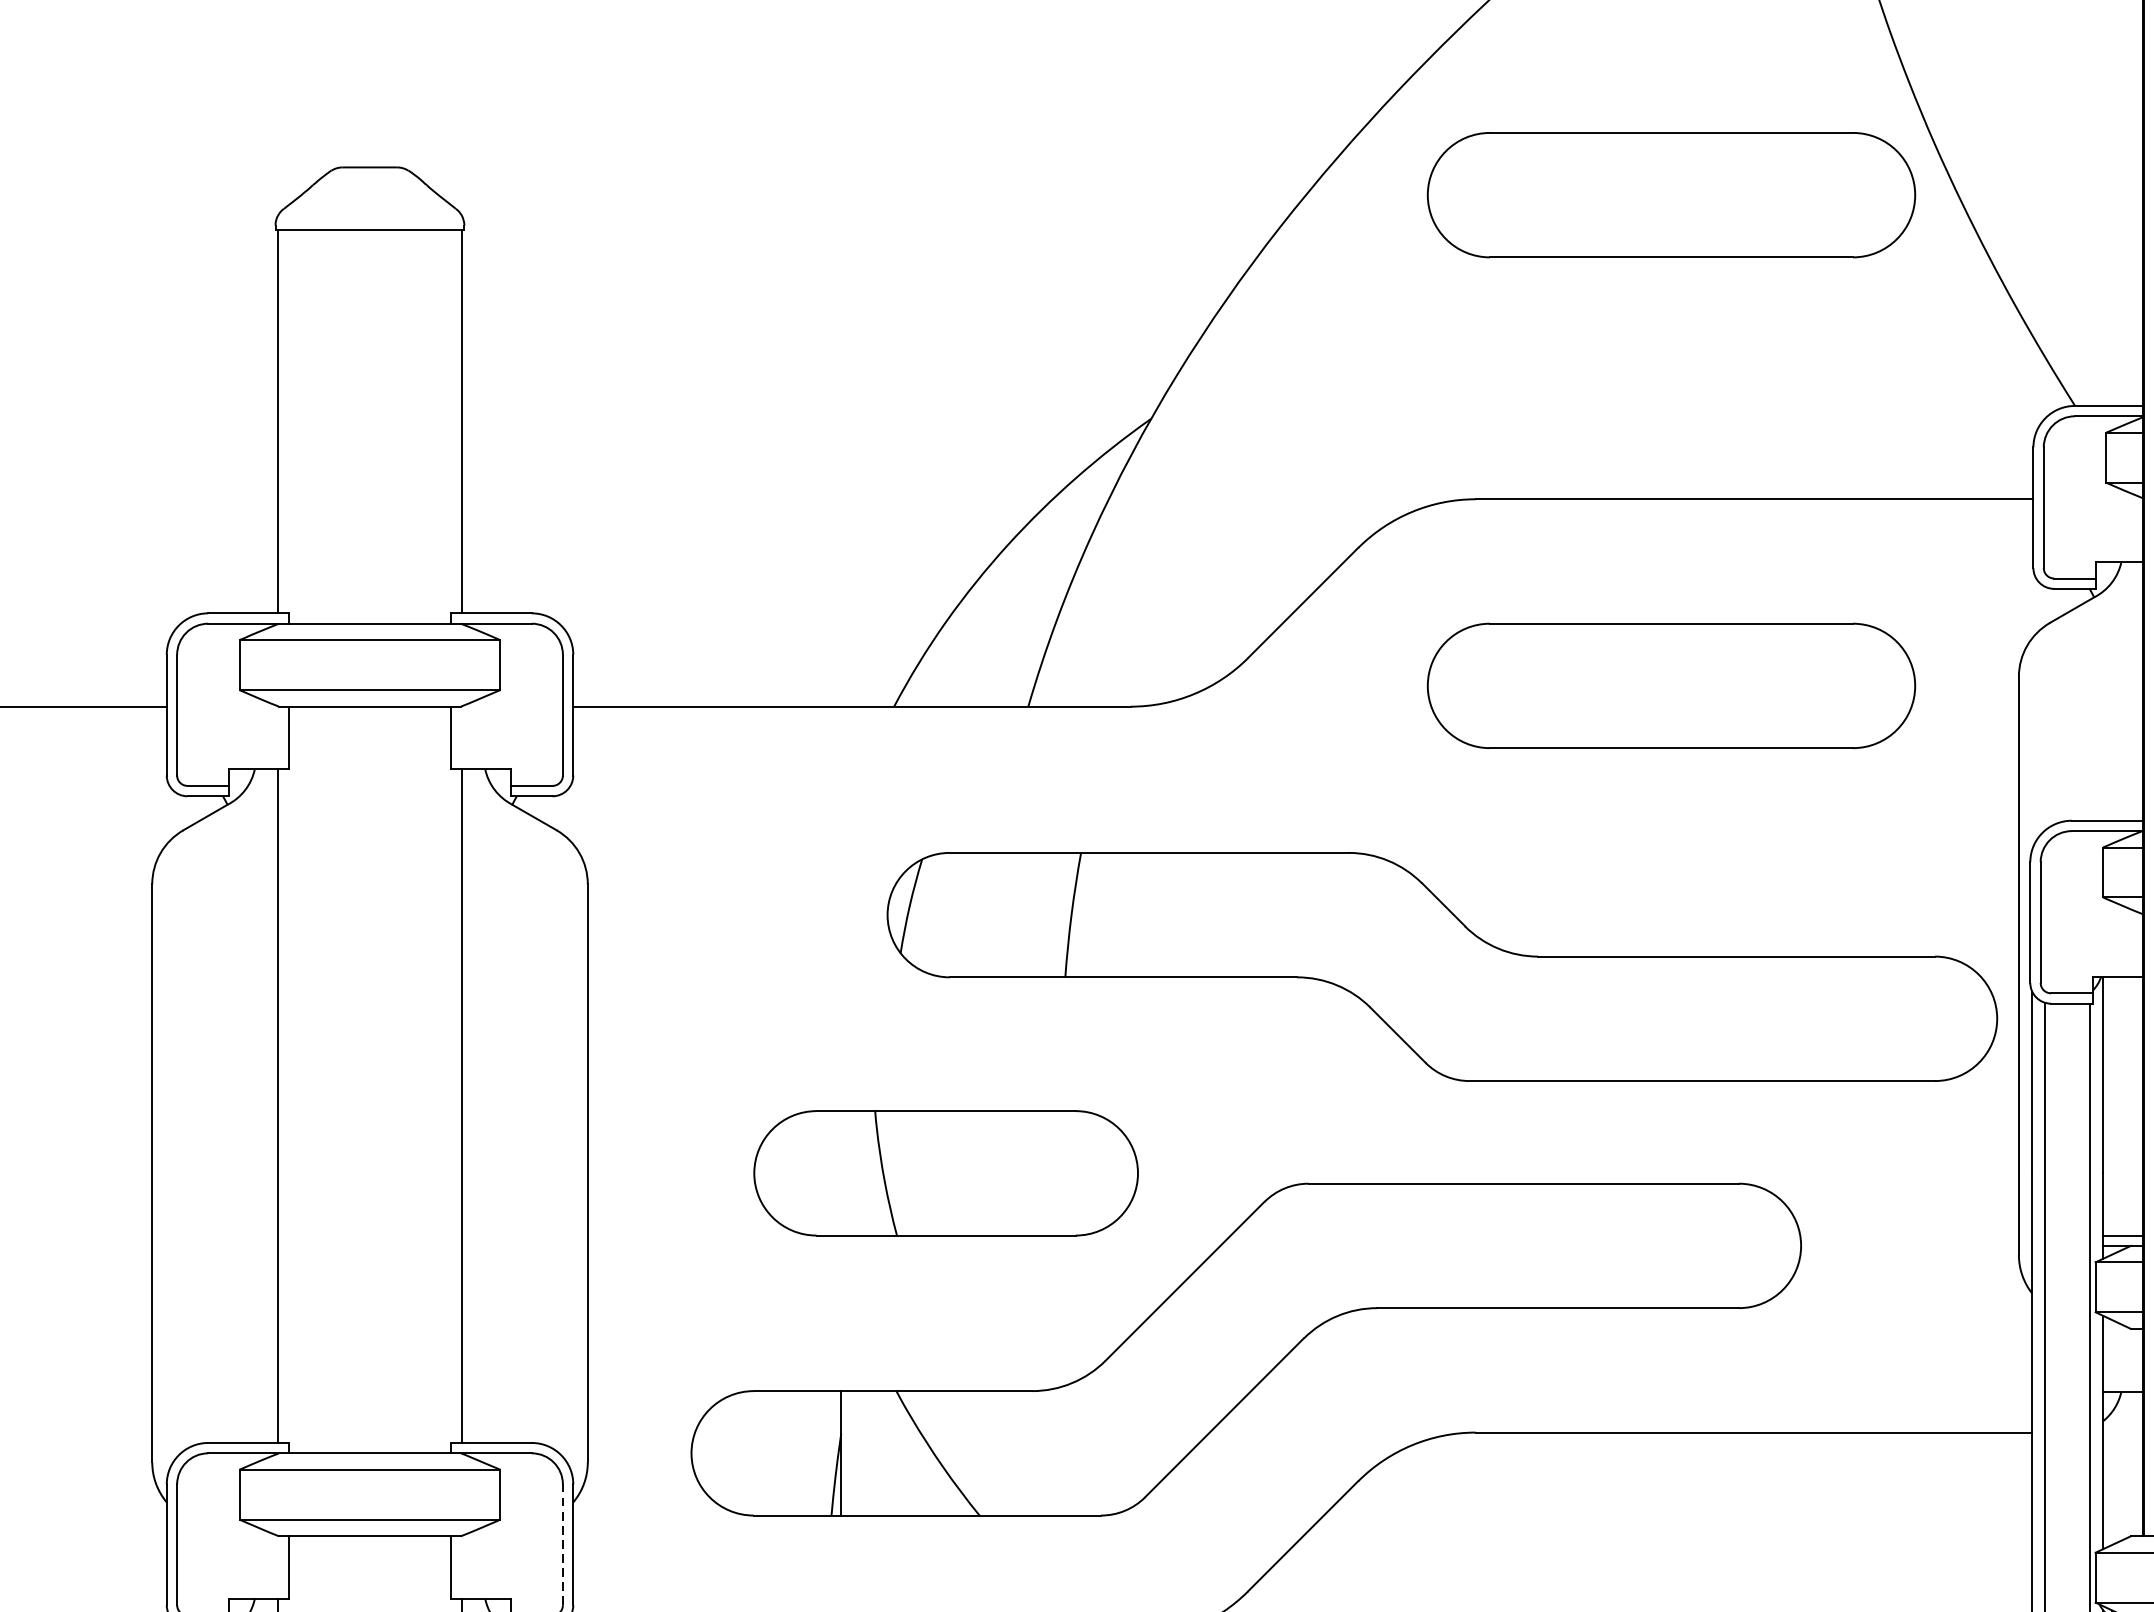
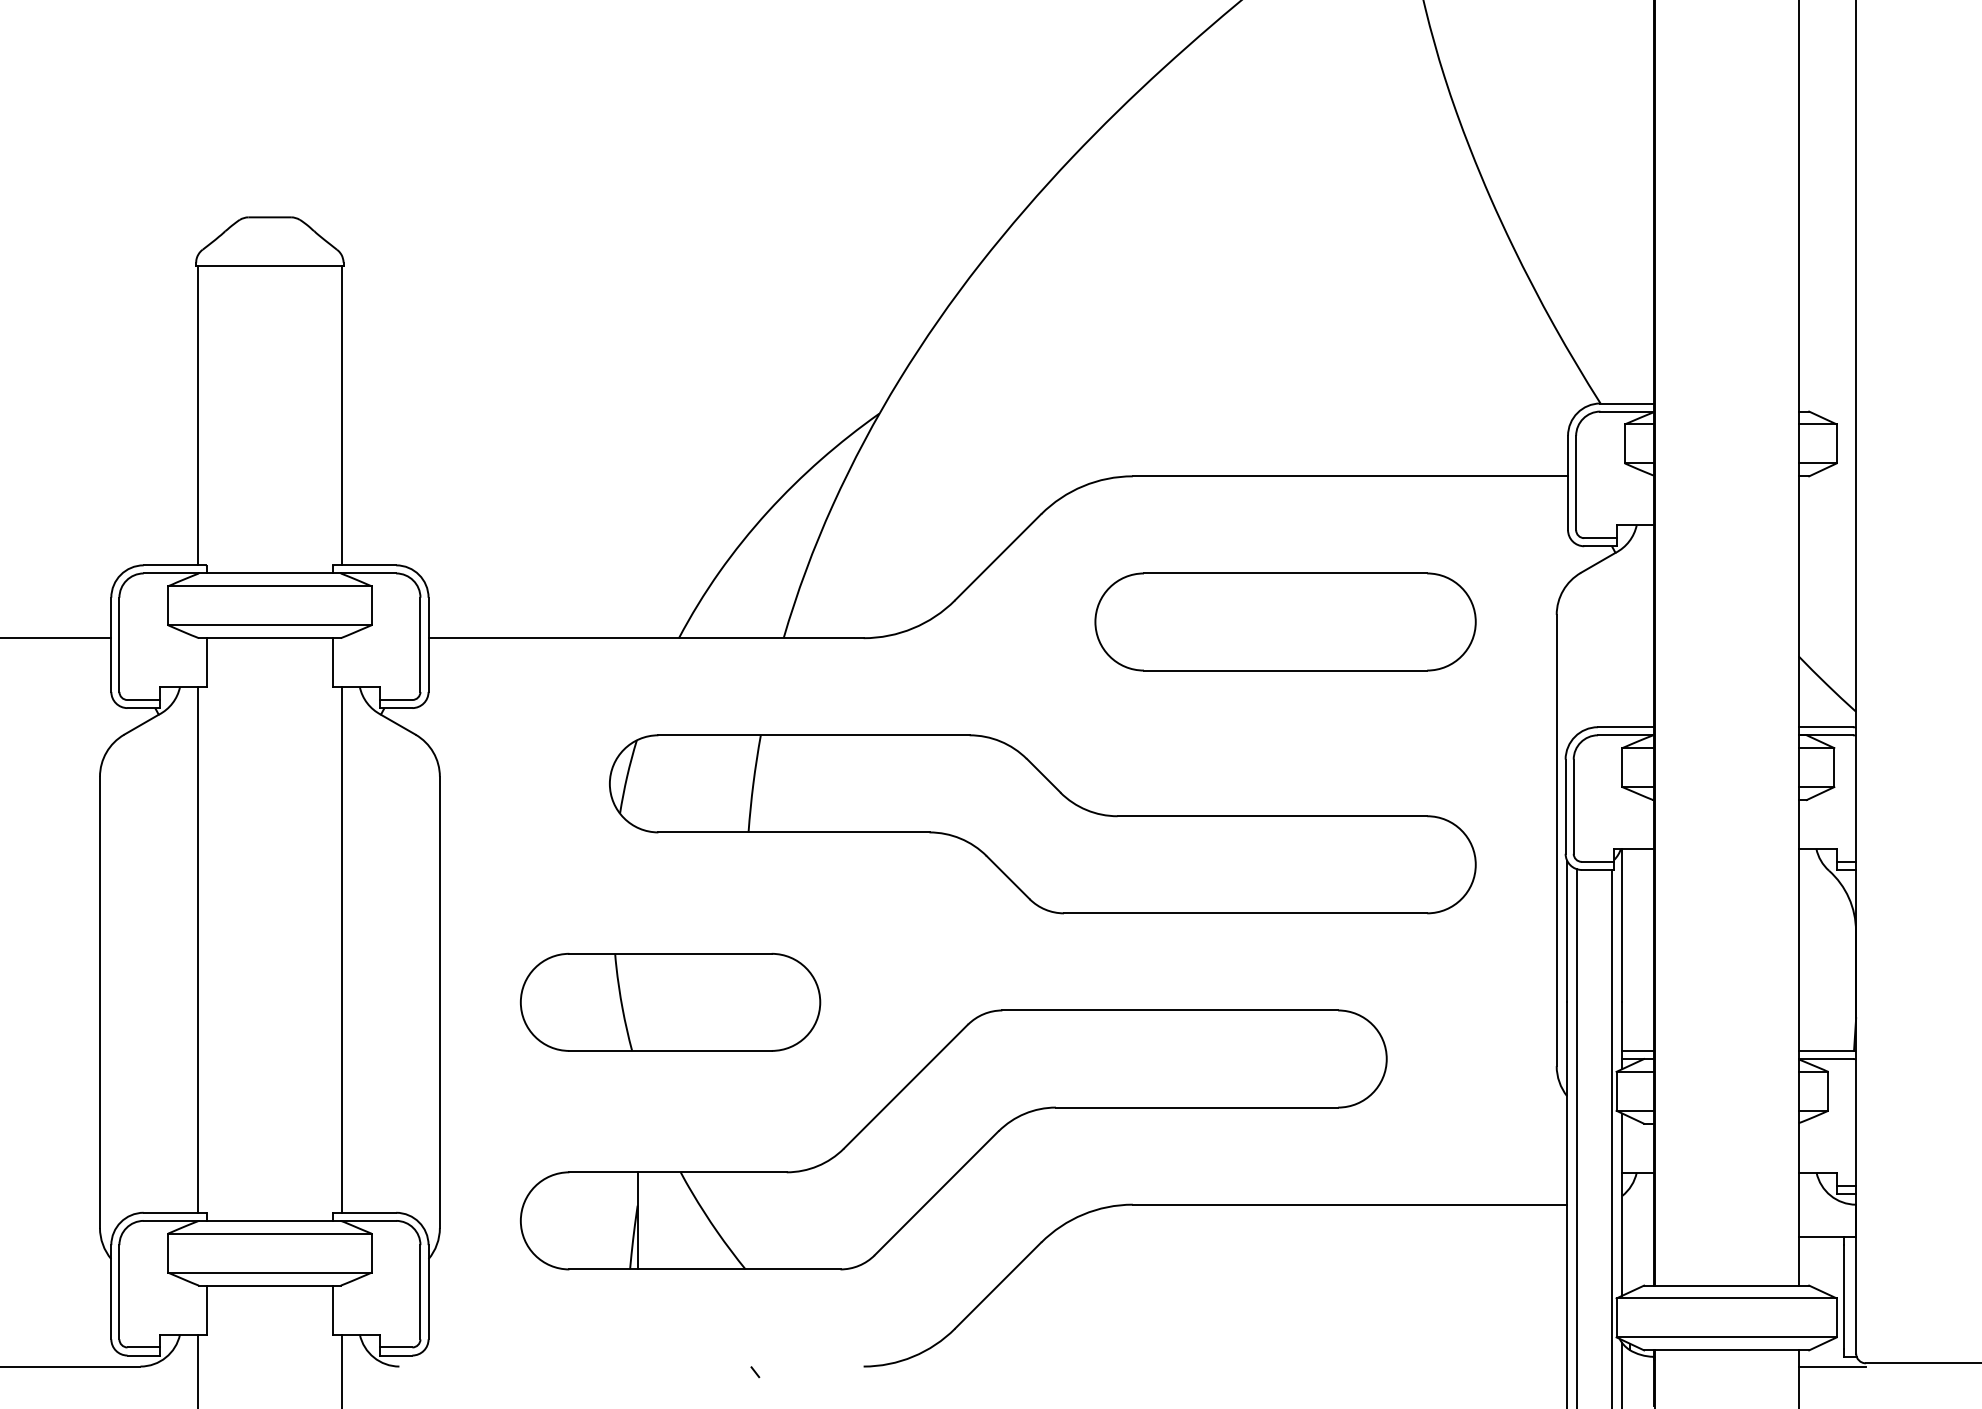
part: (1671, 194) -> (1285, 238), removed
part: (1441, 967) -> (1042, 824), moved
part: (946, 1172) -> (670, 1001), moved
line: (562, 1543) -> (420, 1291), dashed -> solid

